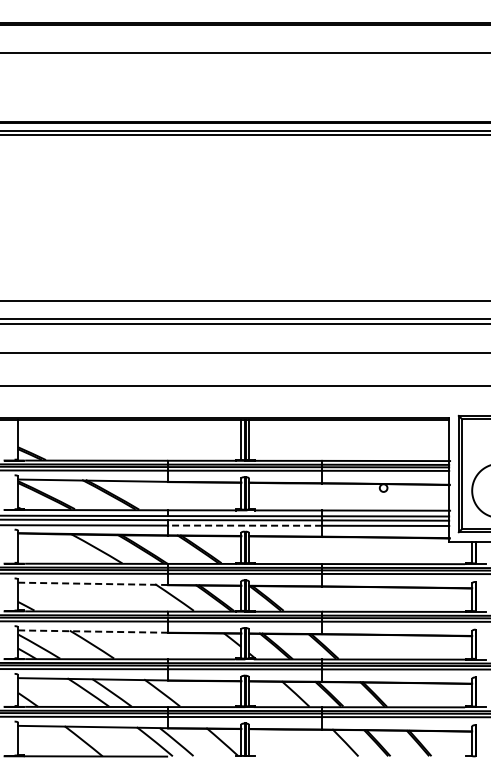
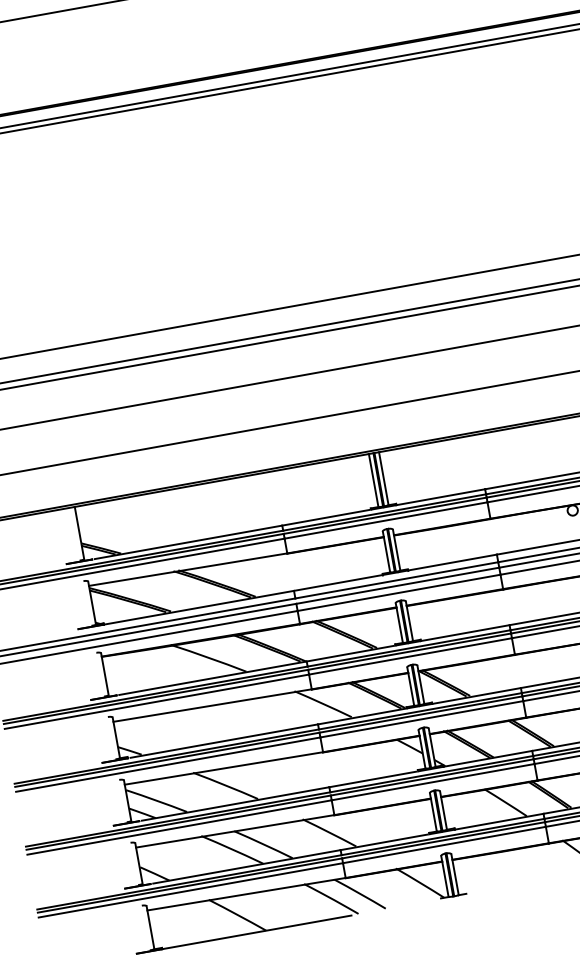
line: (245, 525) -> (399, 592), dashed -> solid
line: (92, 583) -> (211, 705), dashed -> solid
line: (92, 631) -> (223, 768), dashed -> solid

